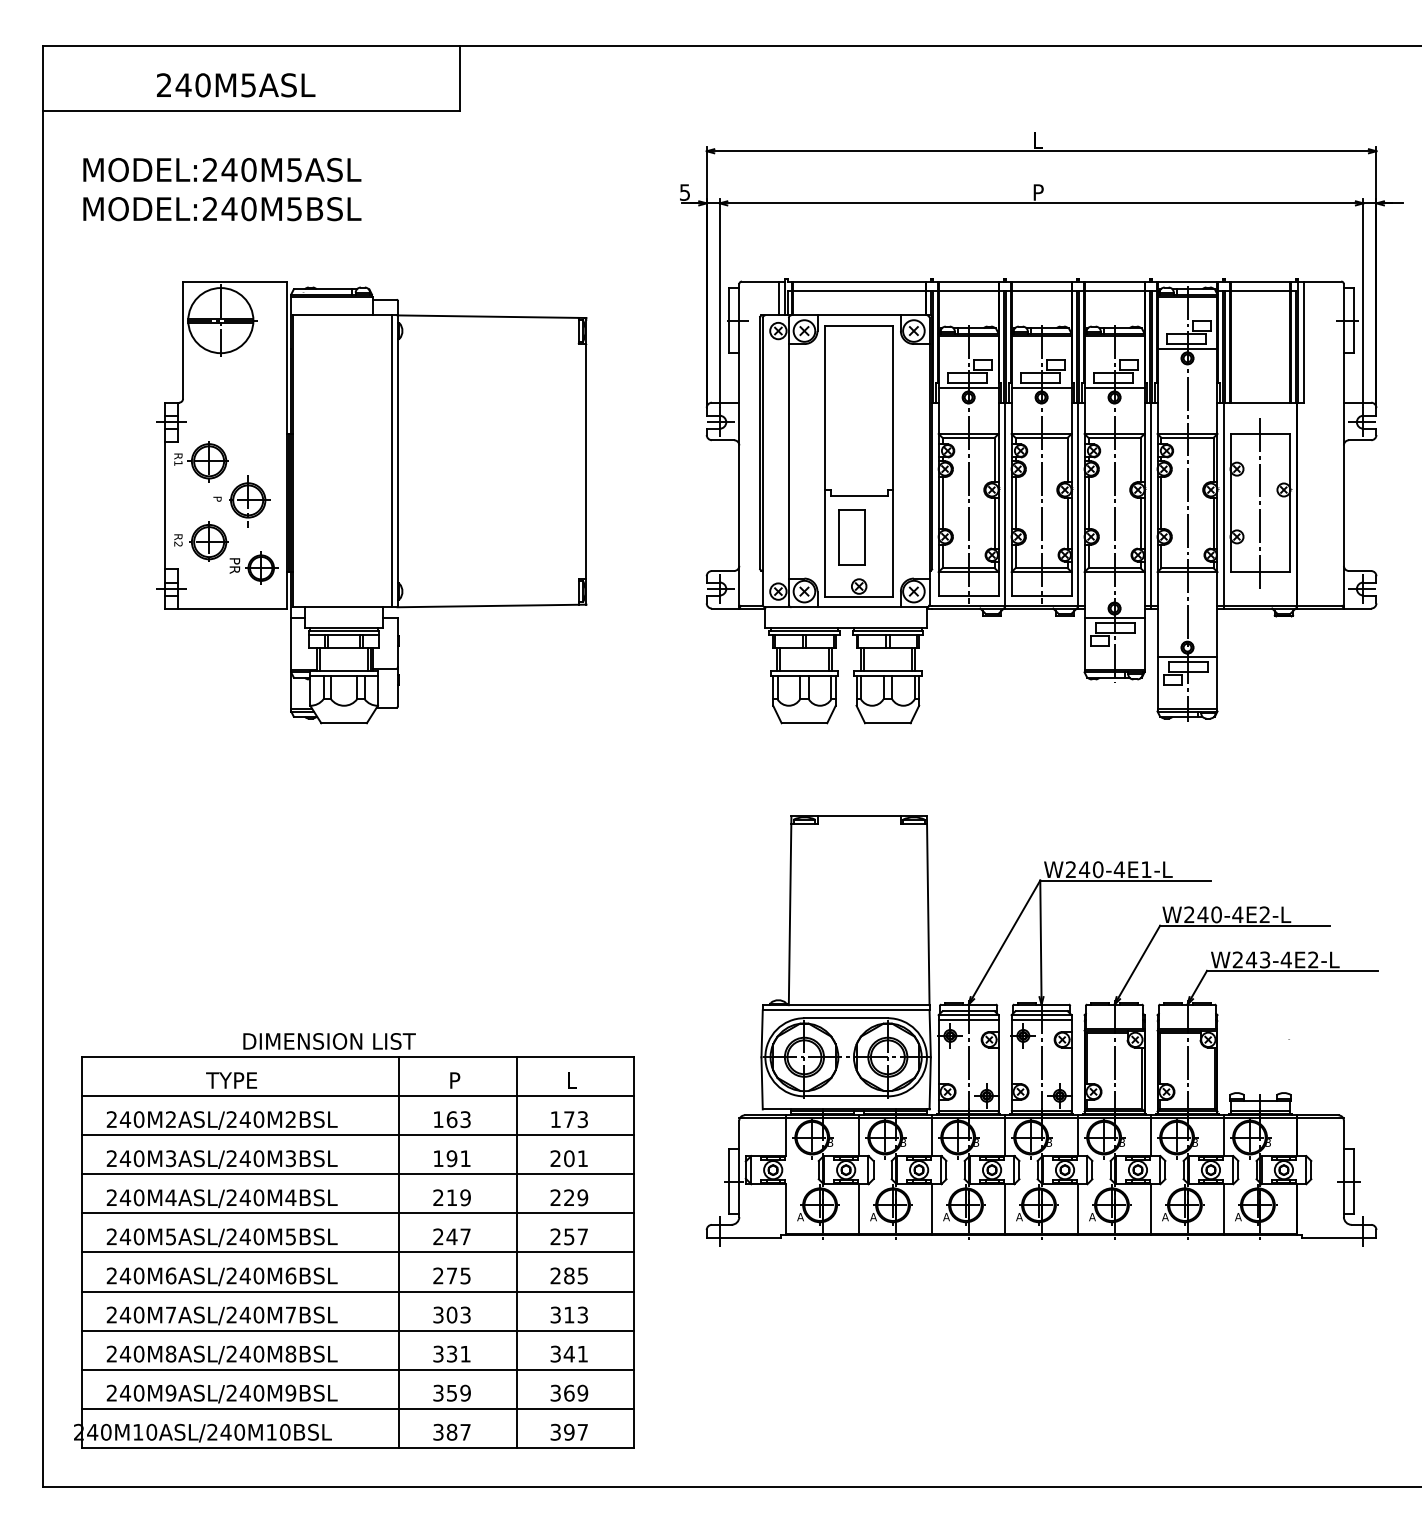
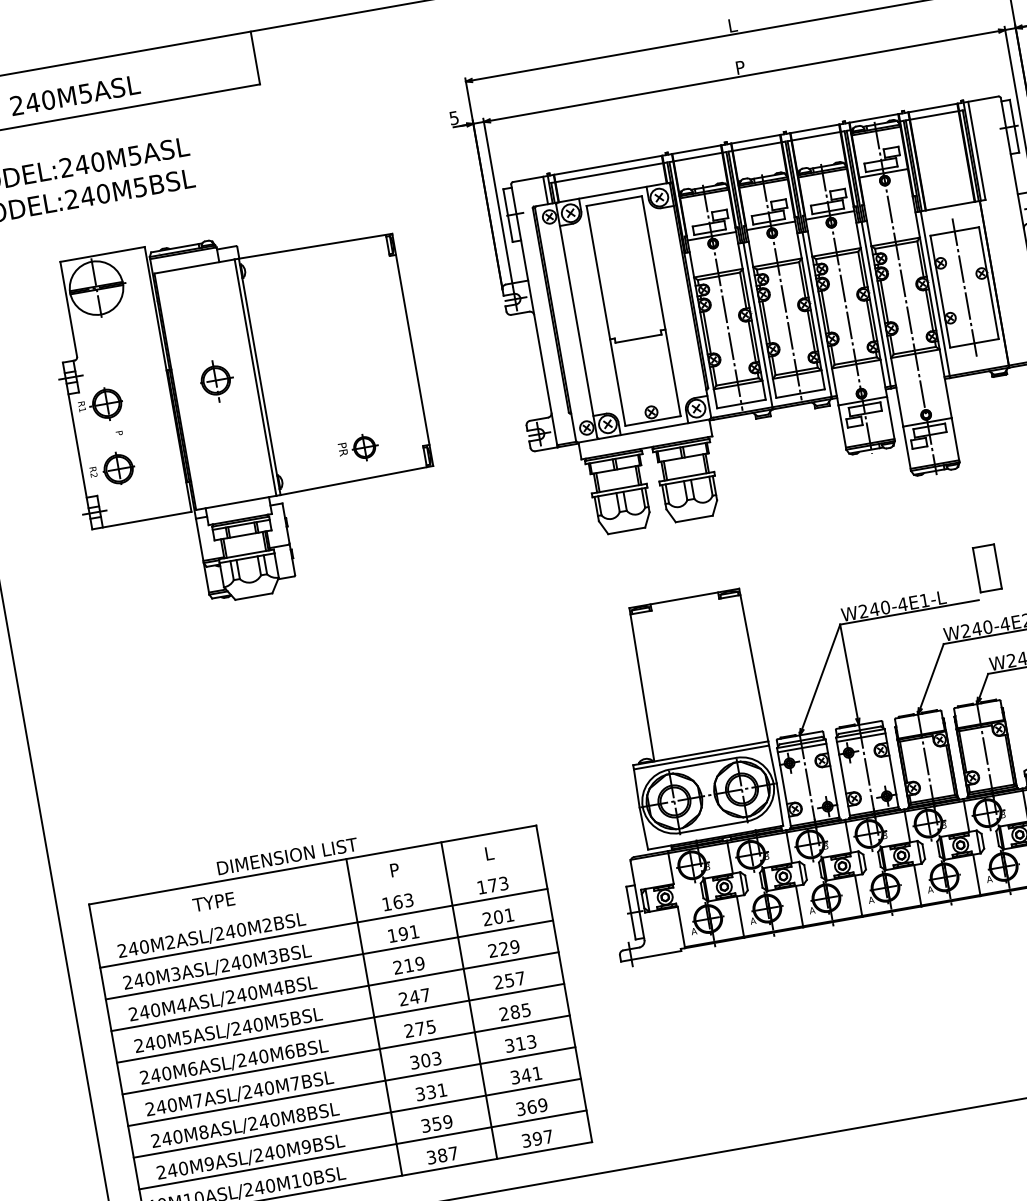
part: (249, 501) -> (217, 381), moved
part: (851, 537) -> (986, 568), moved
part: (253, 567) -> (358, 448), moved
line: (357, 1096) -> (318, 897), removed

